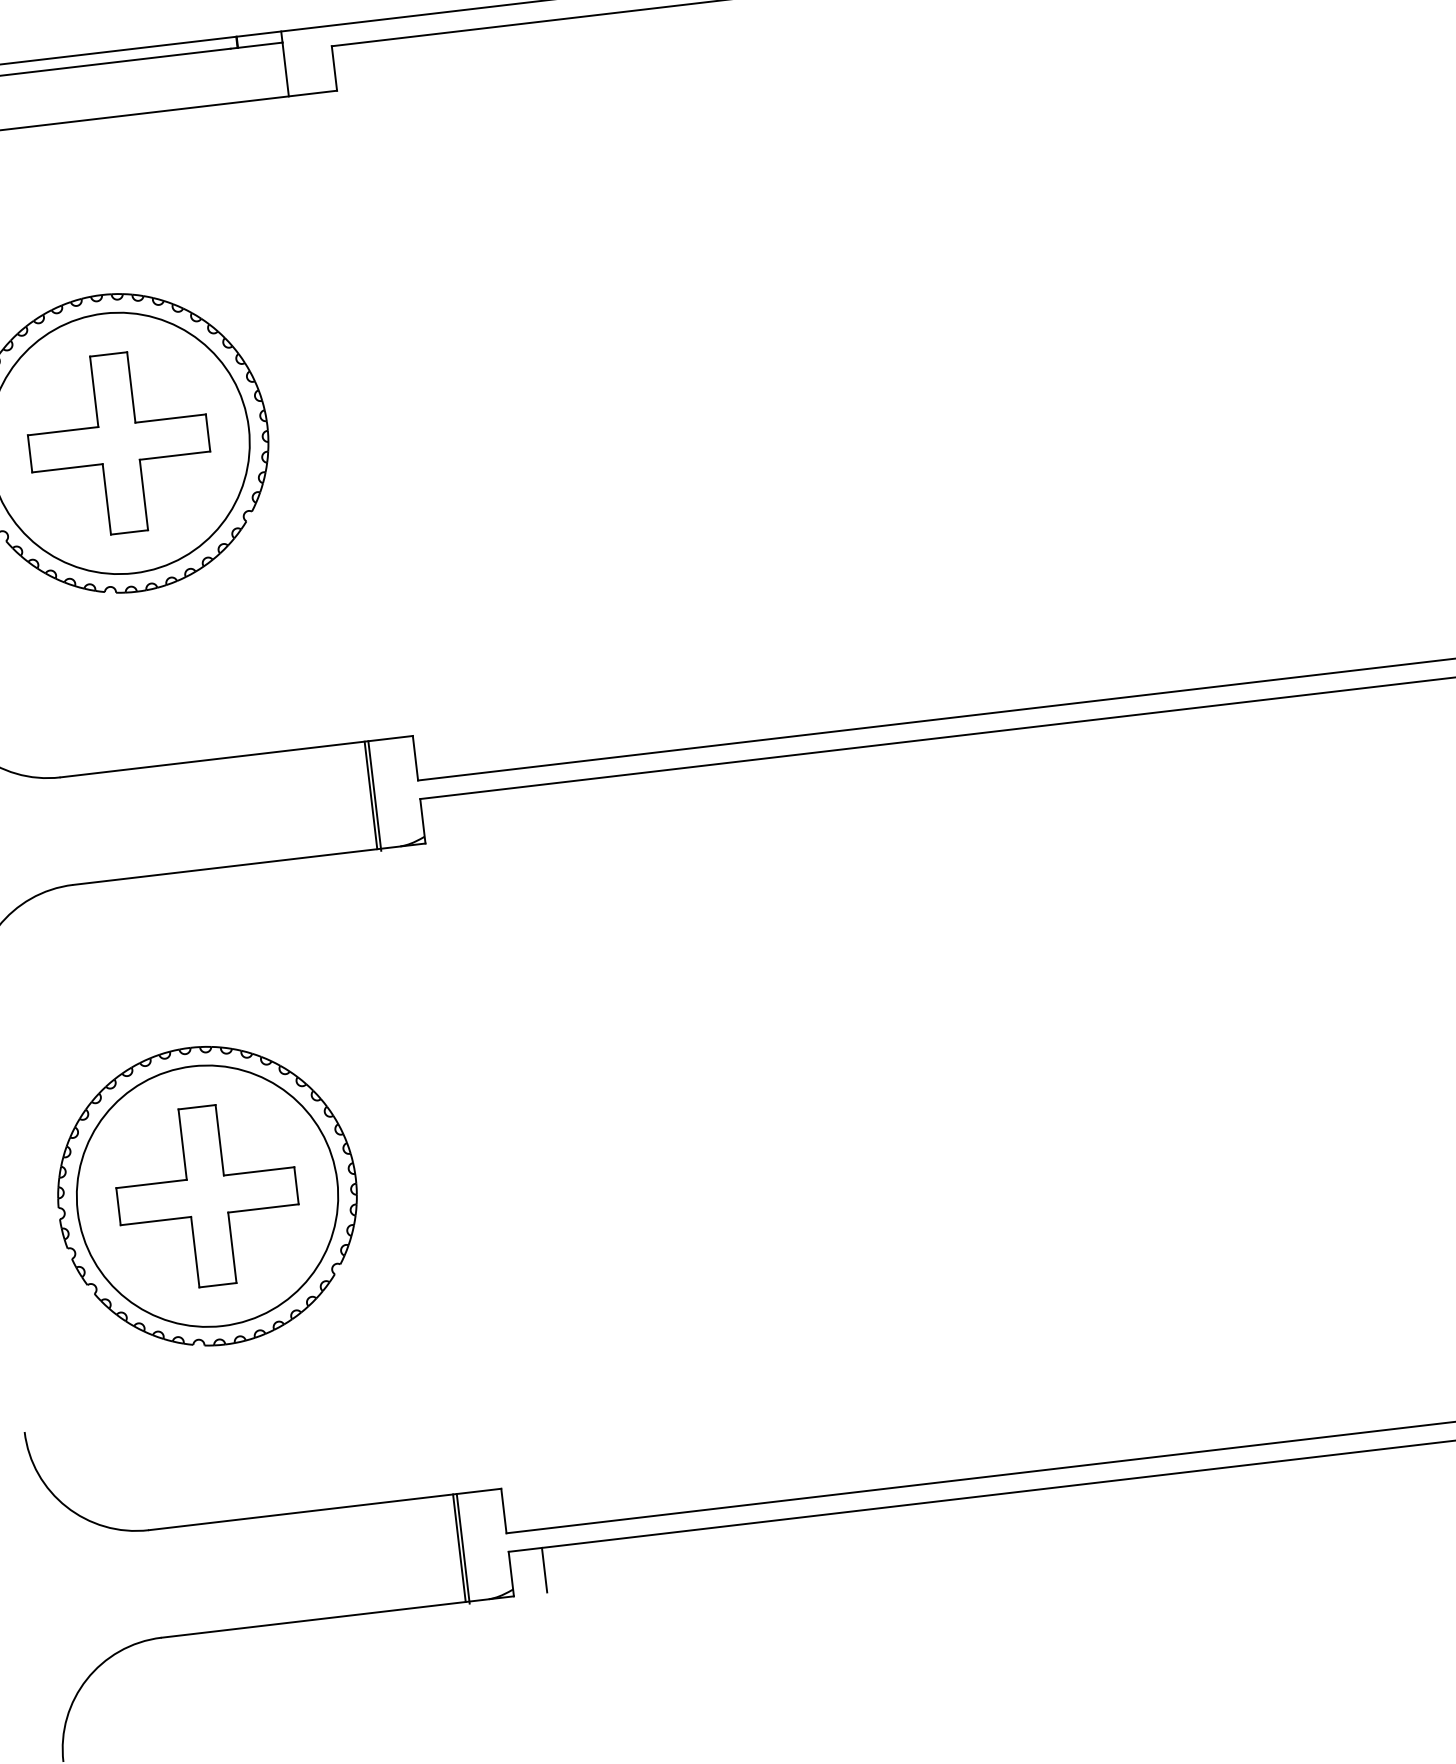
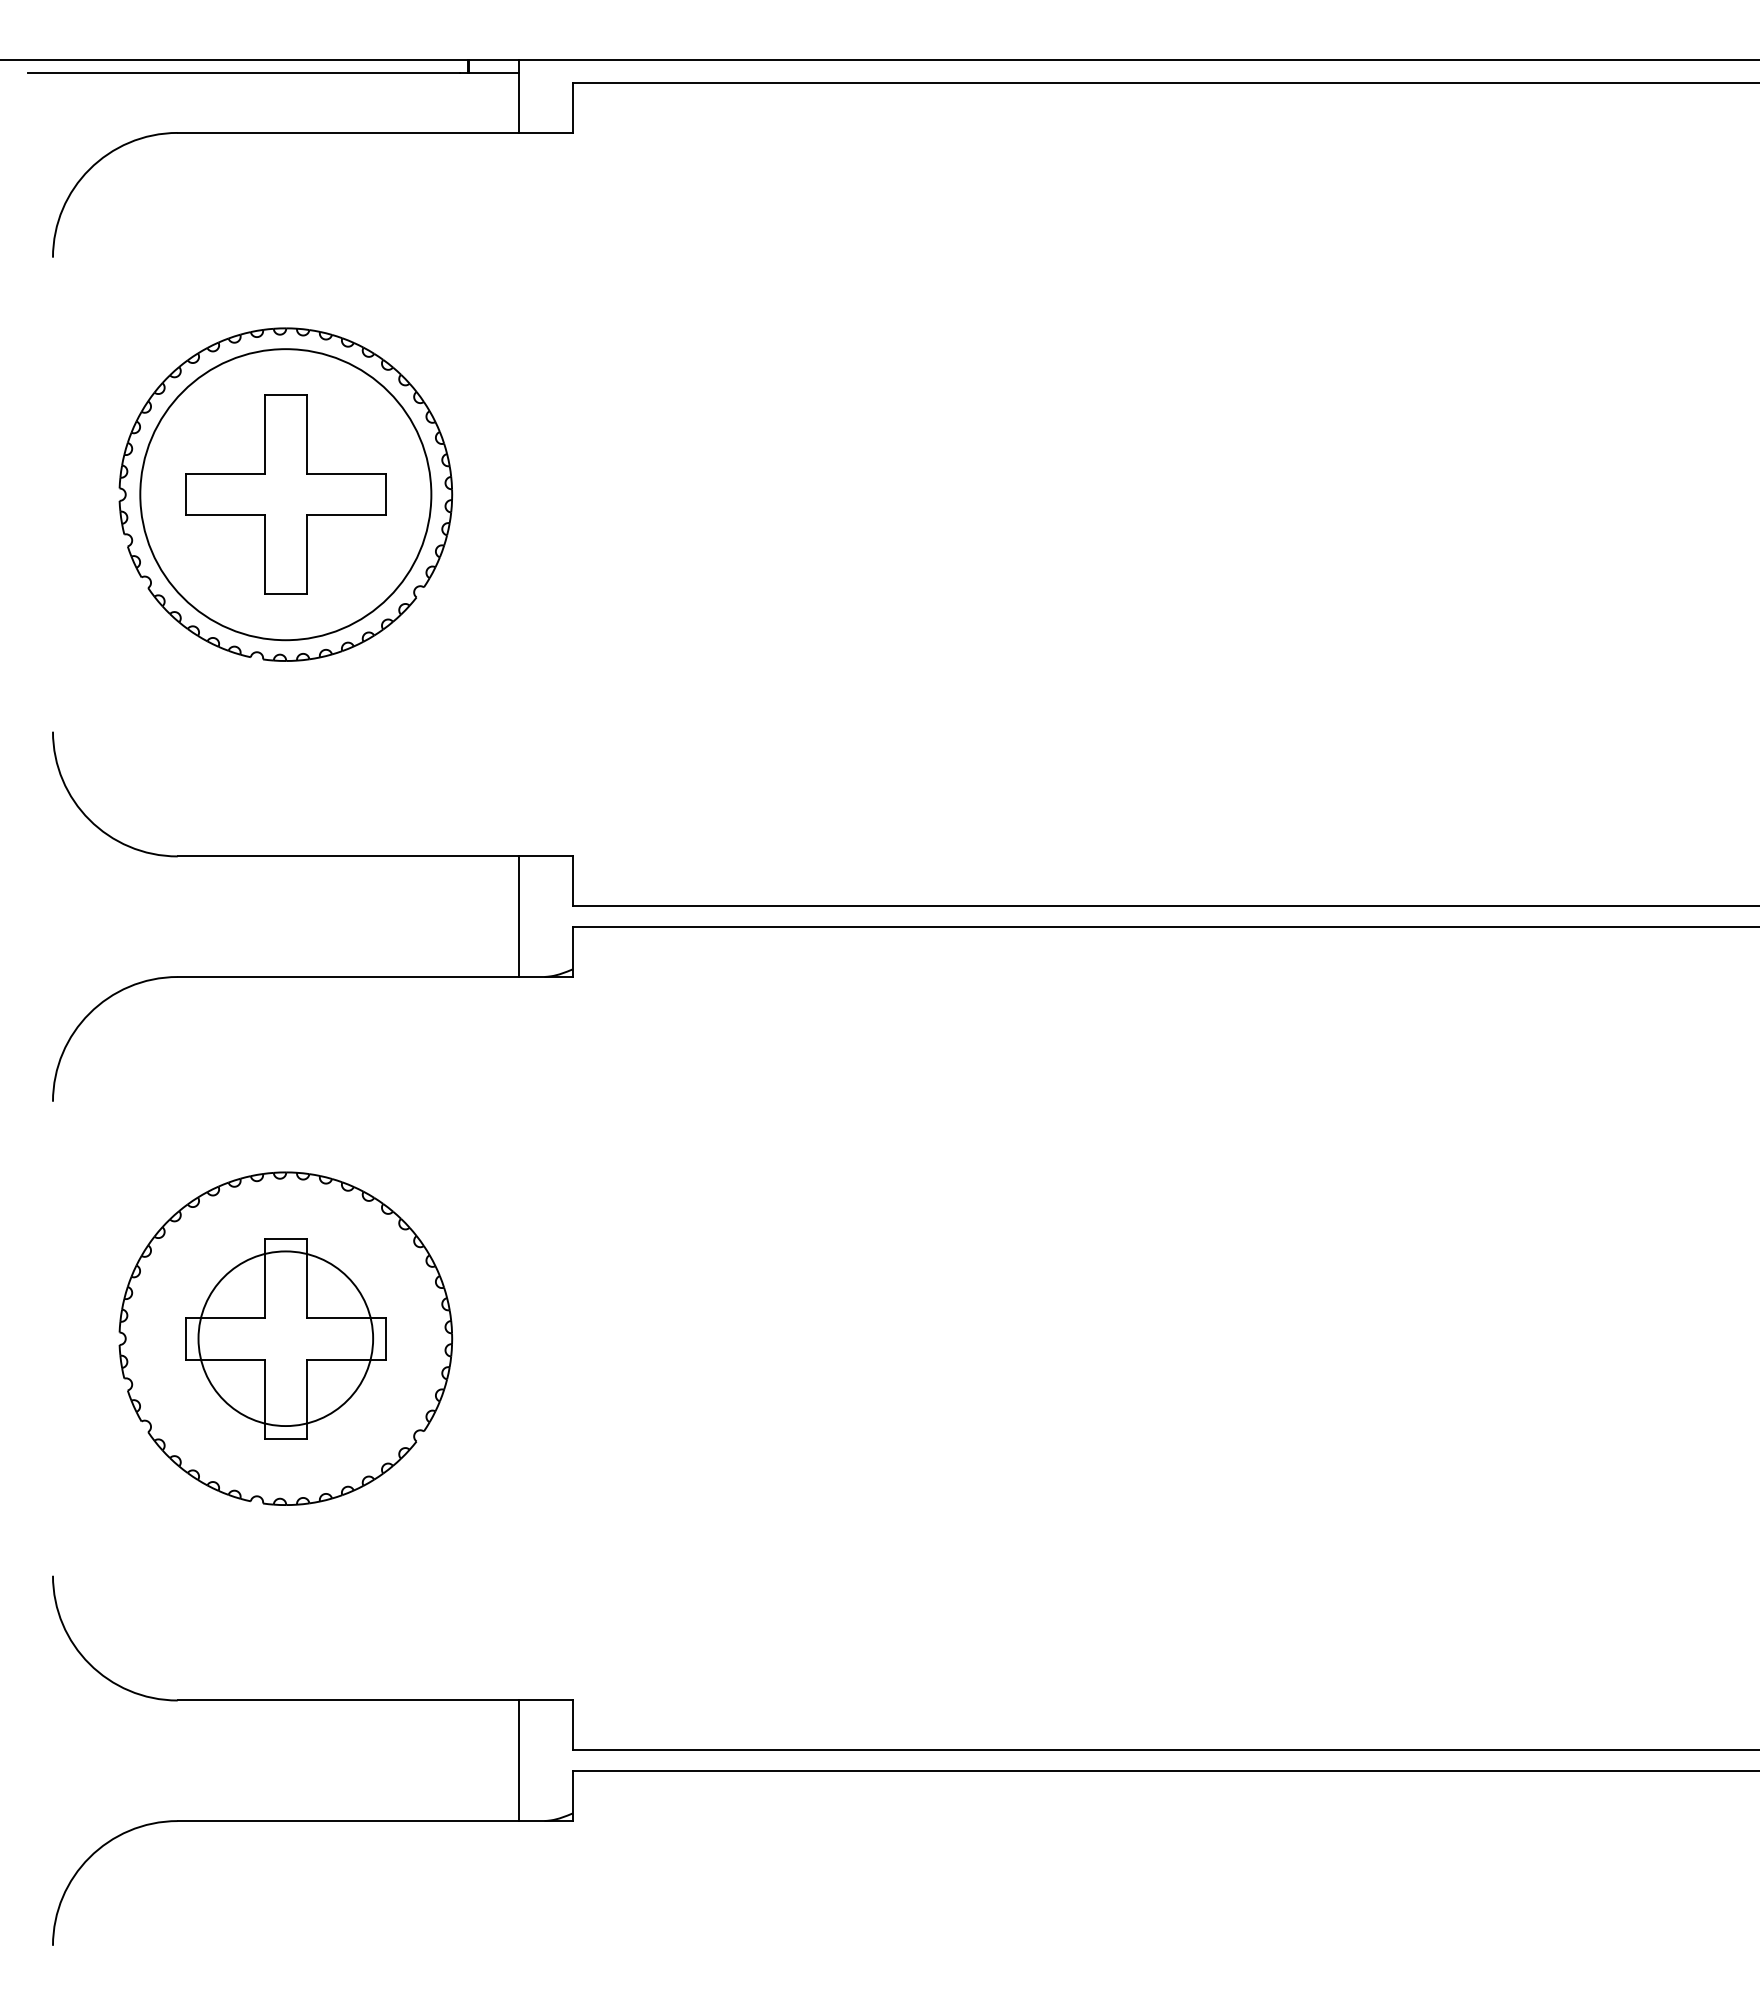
line: (374, 795) -> (522, 917), removed
circle: (207, 1196) -> (285, 1338), size x0.6
line: (462, 1548) -> (522, 1761), removed
line: (545, 1570) -> (610, 1796), removed

